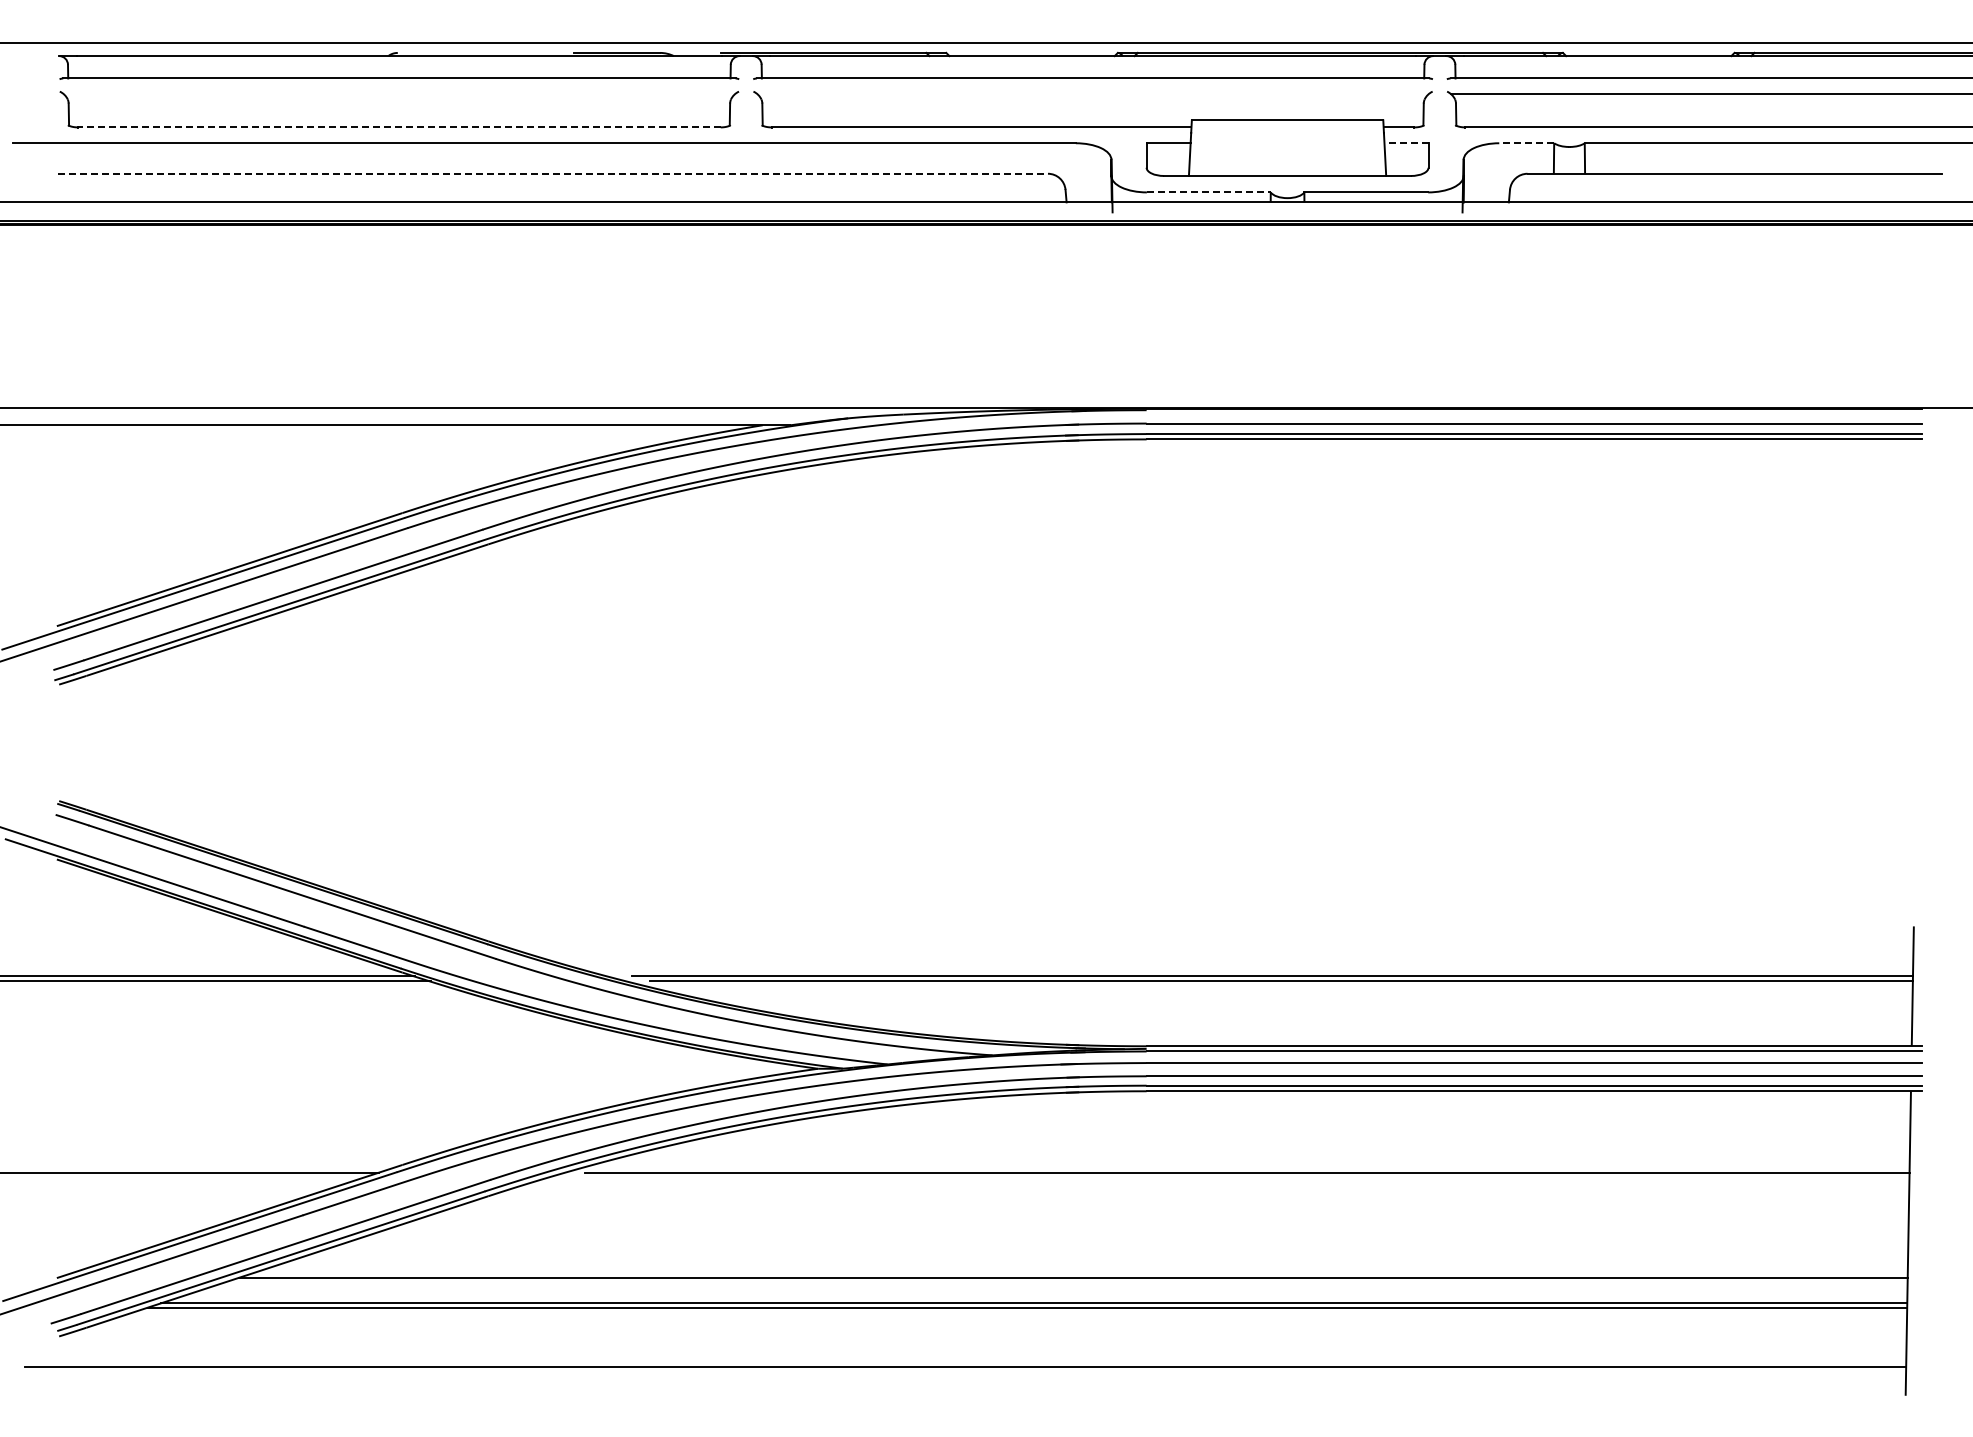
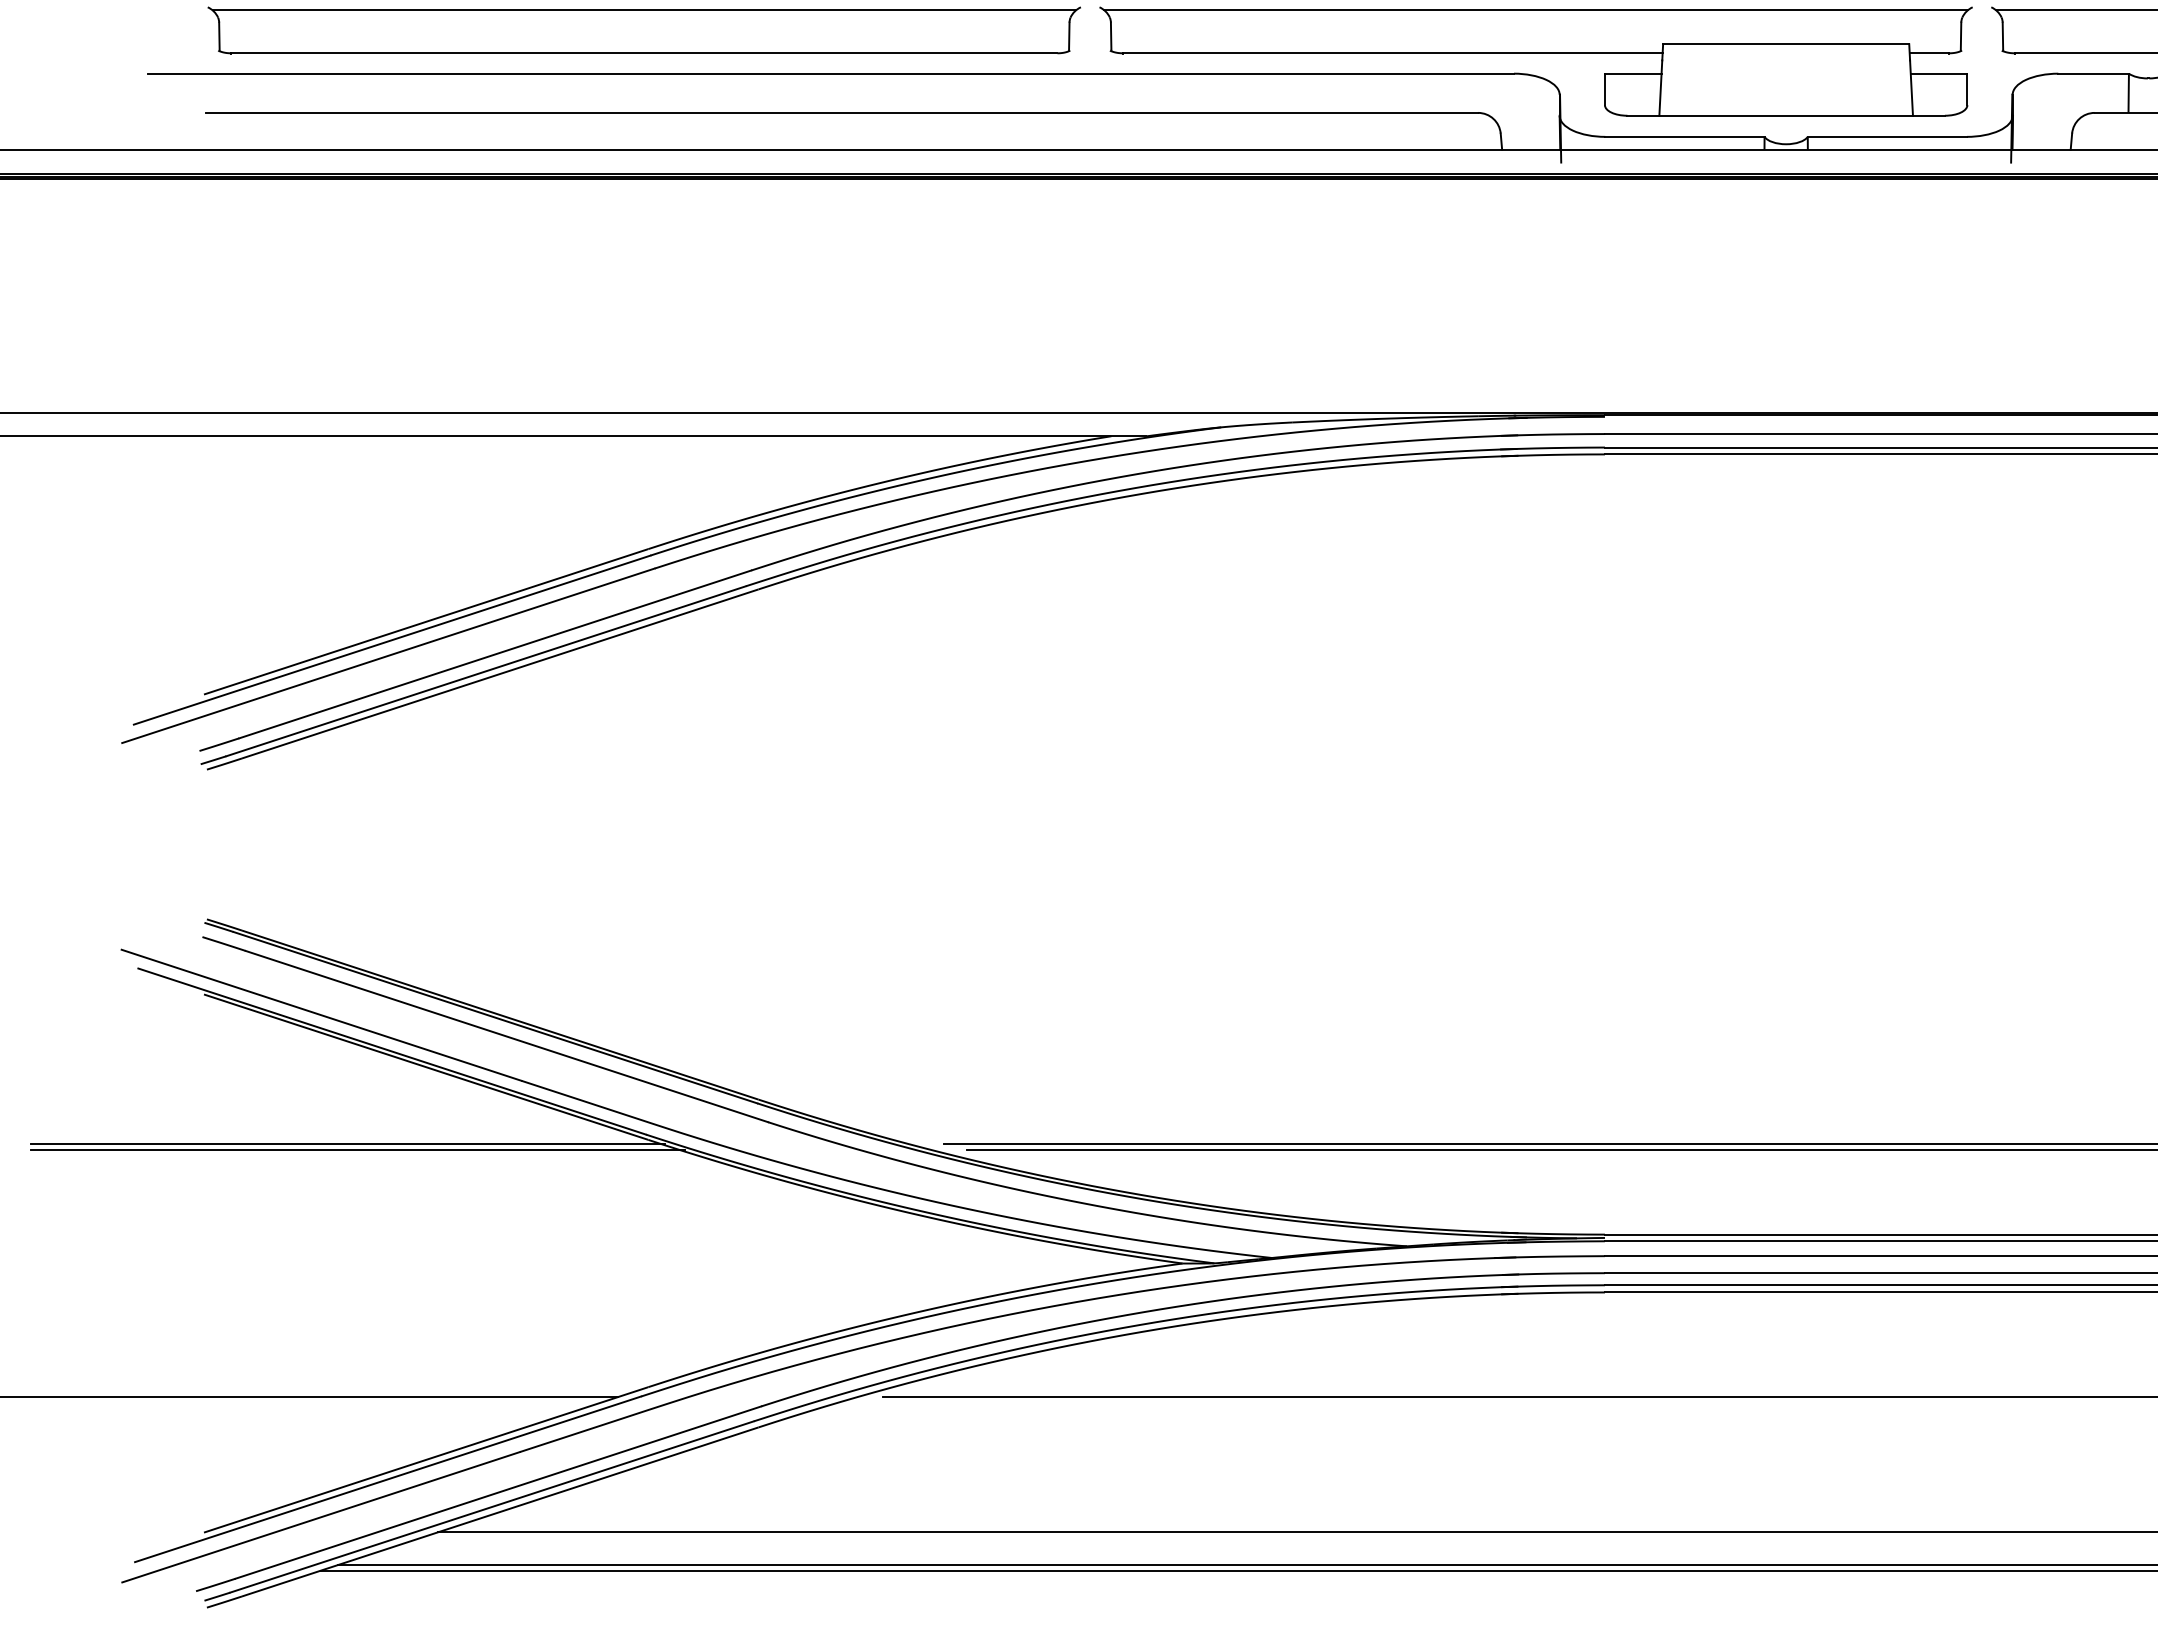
line: (399, 94) -> (644, 10), added
line: (1092, 94) -> (1535, 10), added
line: (398, 127) -> (643, 53), dashed -> solid
line: (1406, 143) -> (1939, 73), dashed -> solid
line: (1526, 143) -> (2093, 73), dashed -> solid
line: (553, 173) -> (842, 112), dashed -> solid
line: (1208, 192) -> (1684, 136), dashed -> solid

